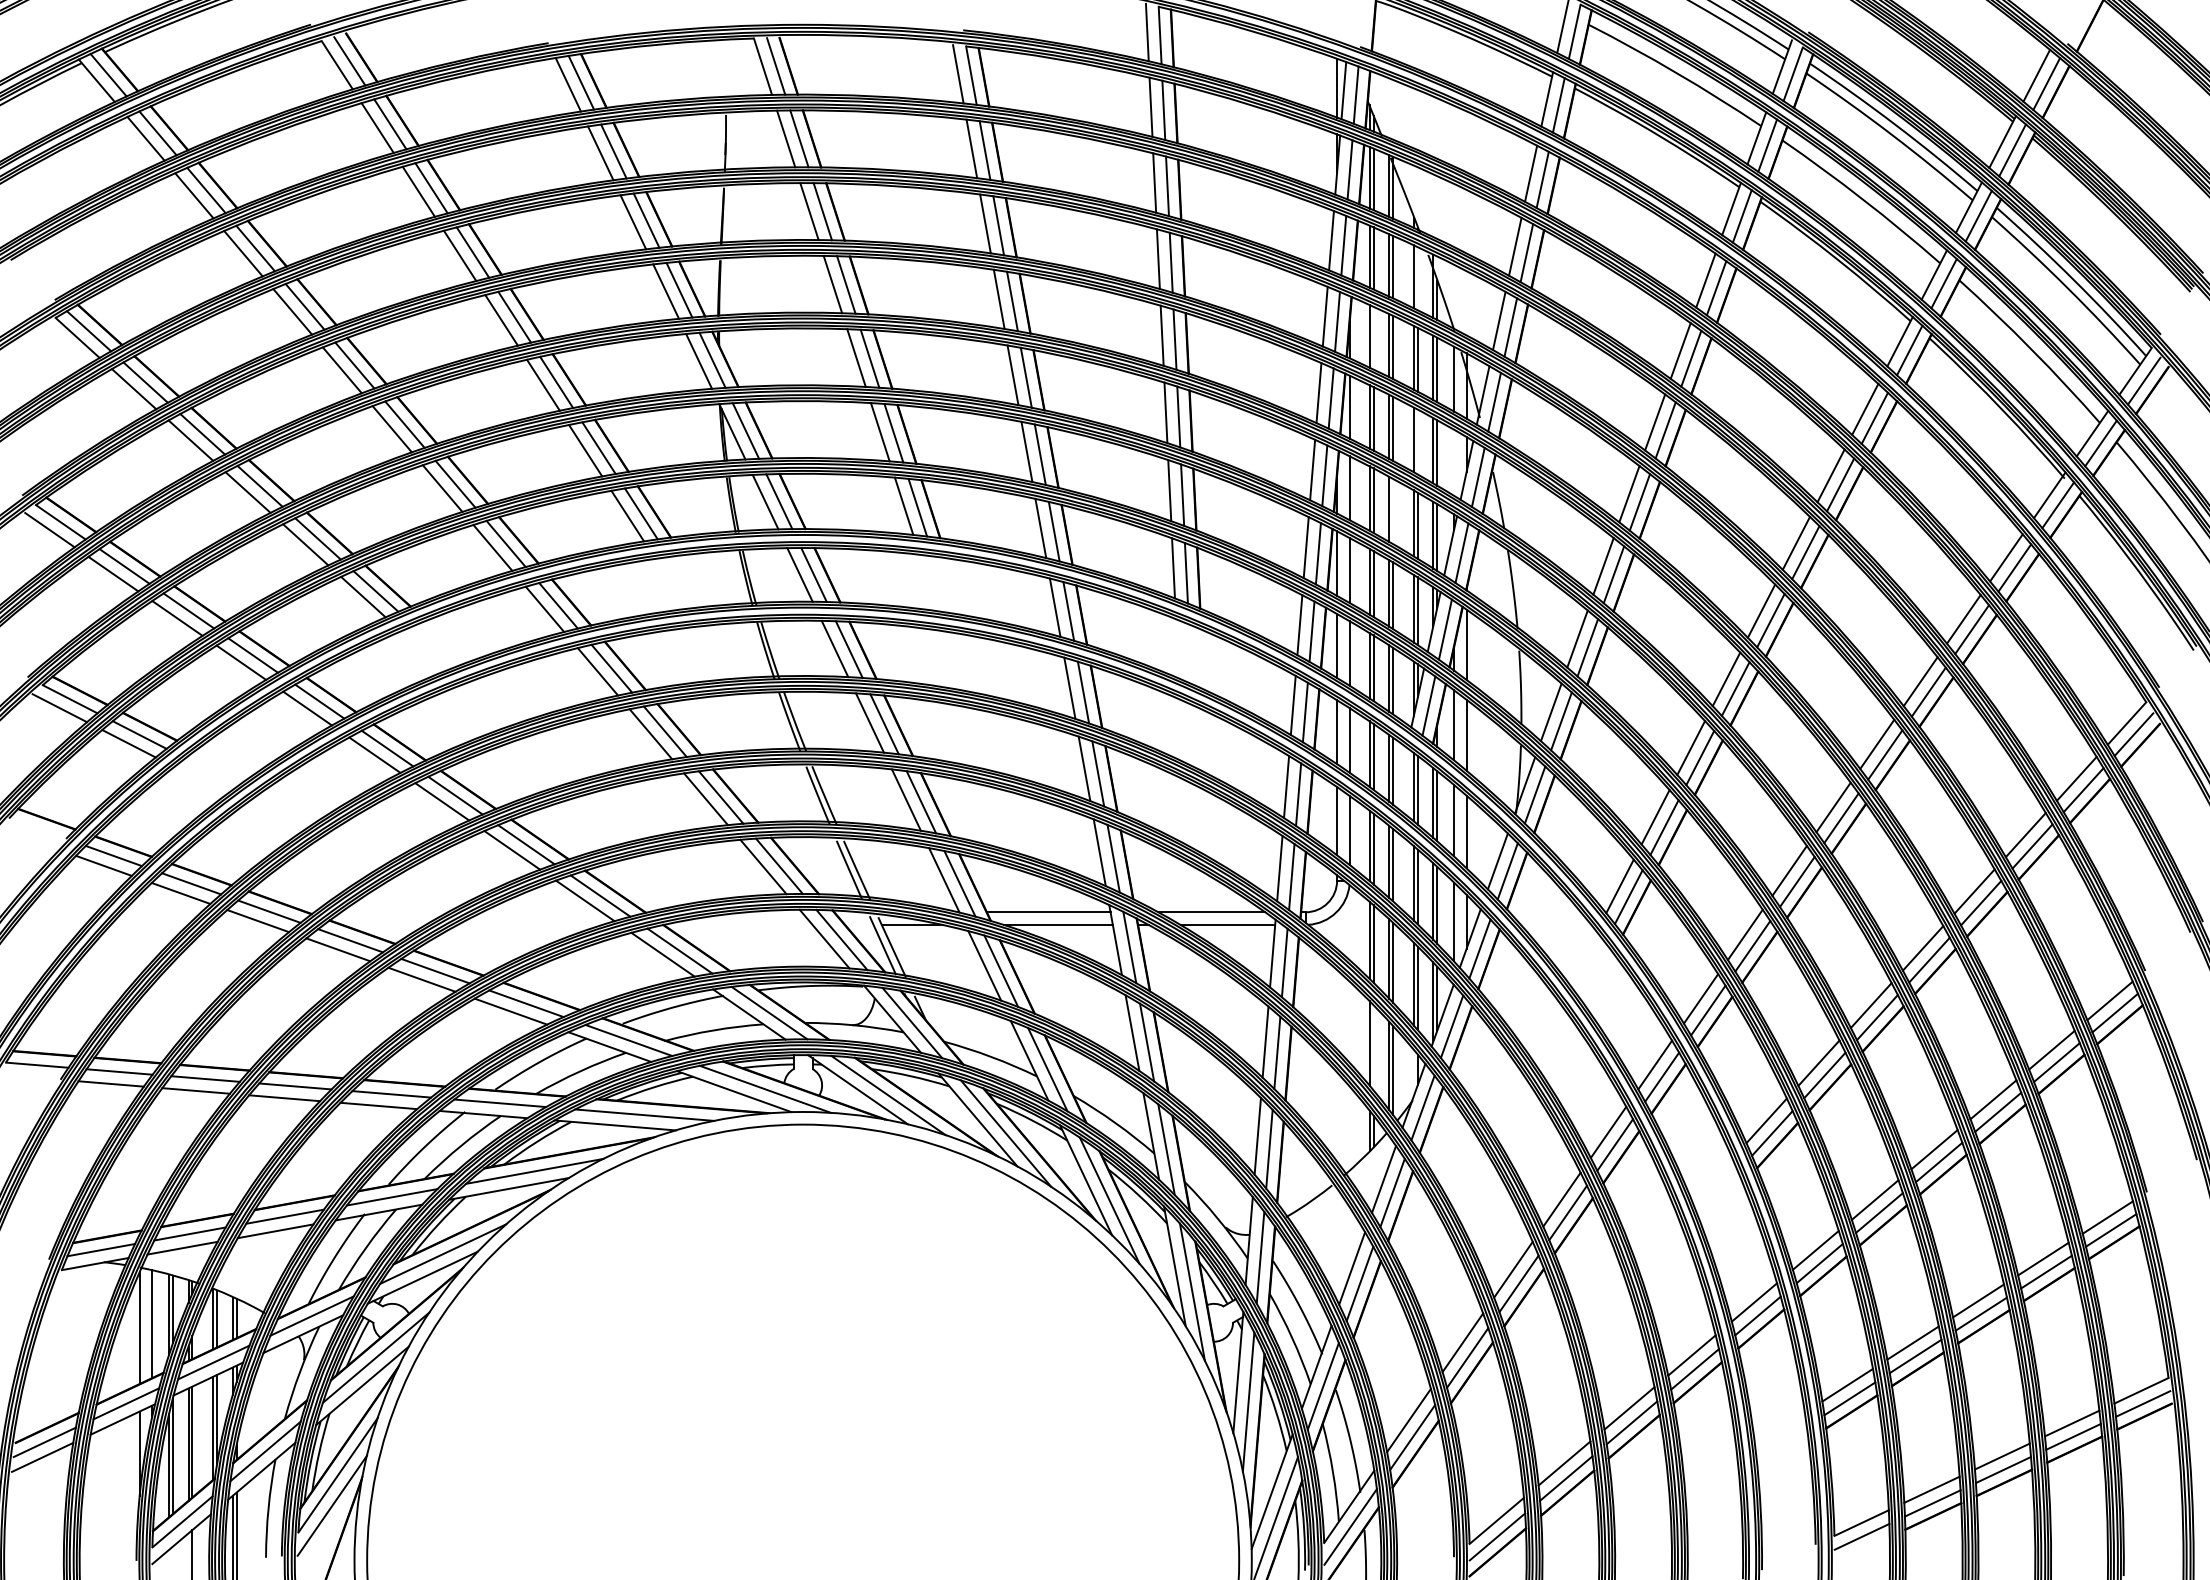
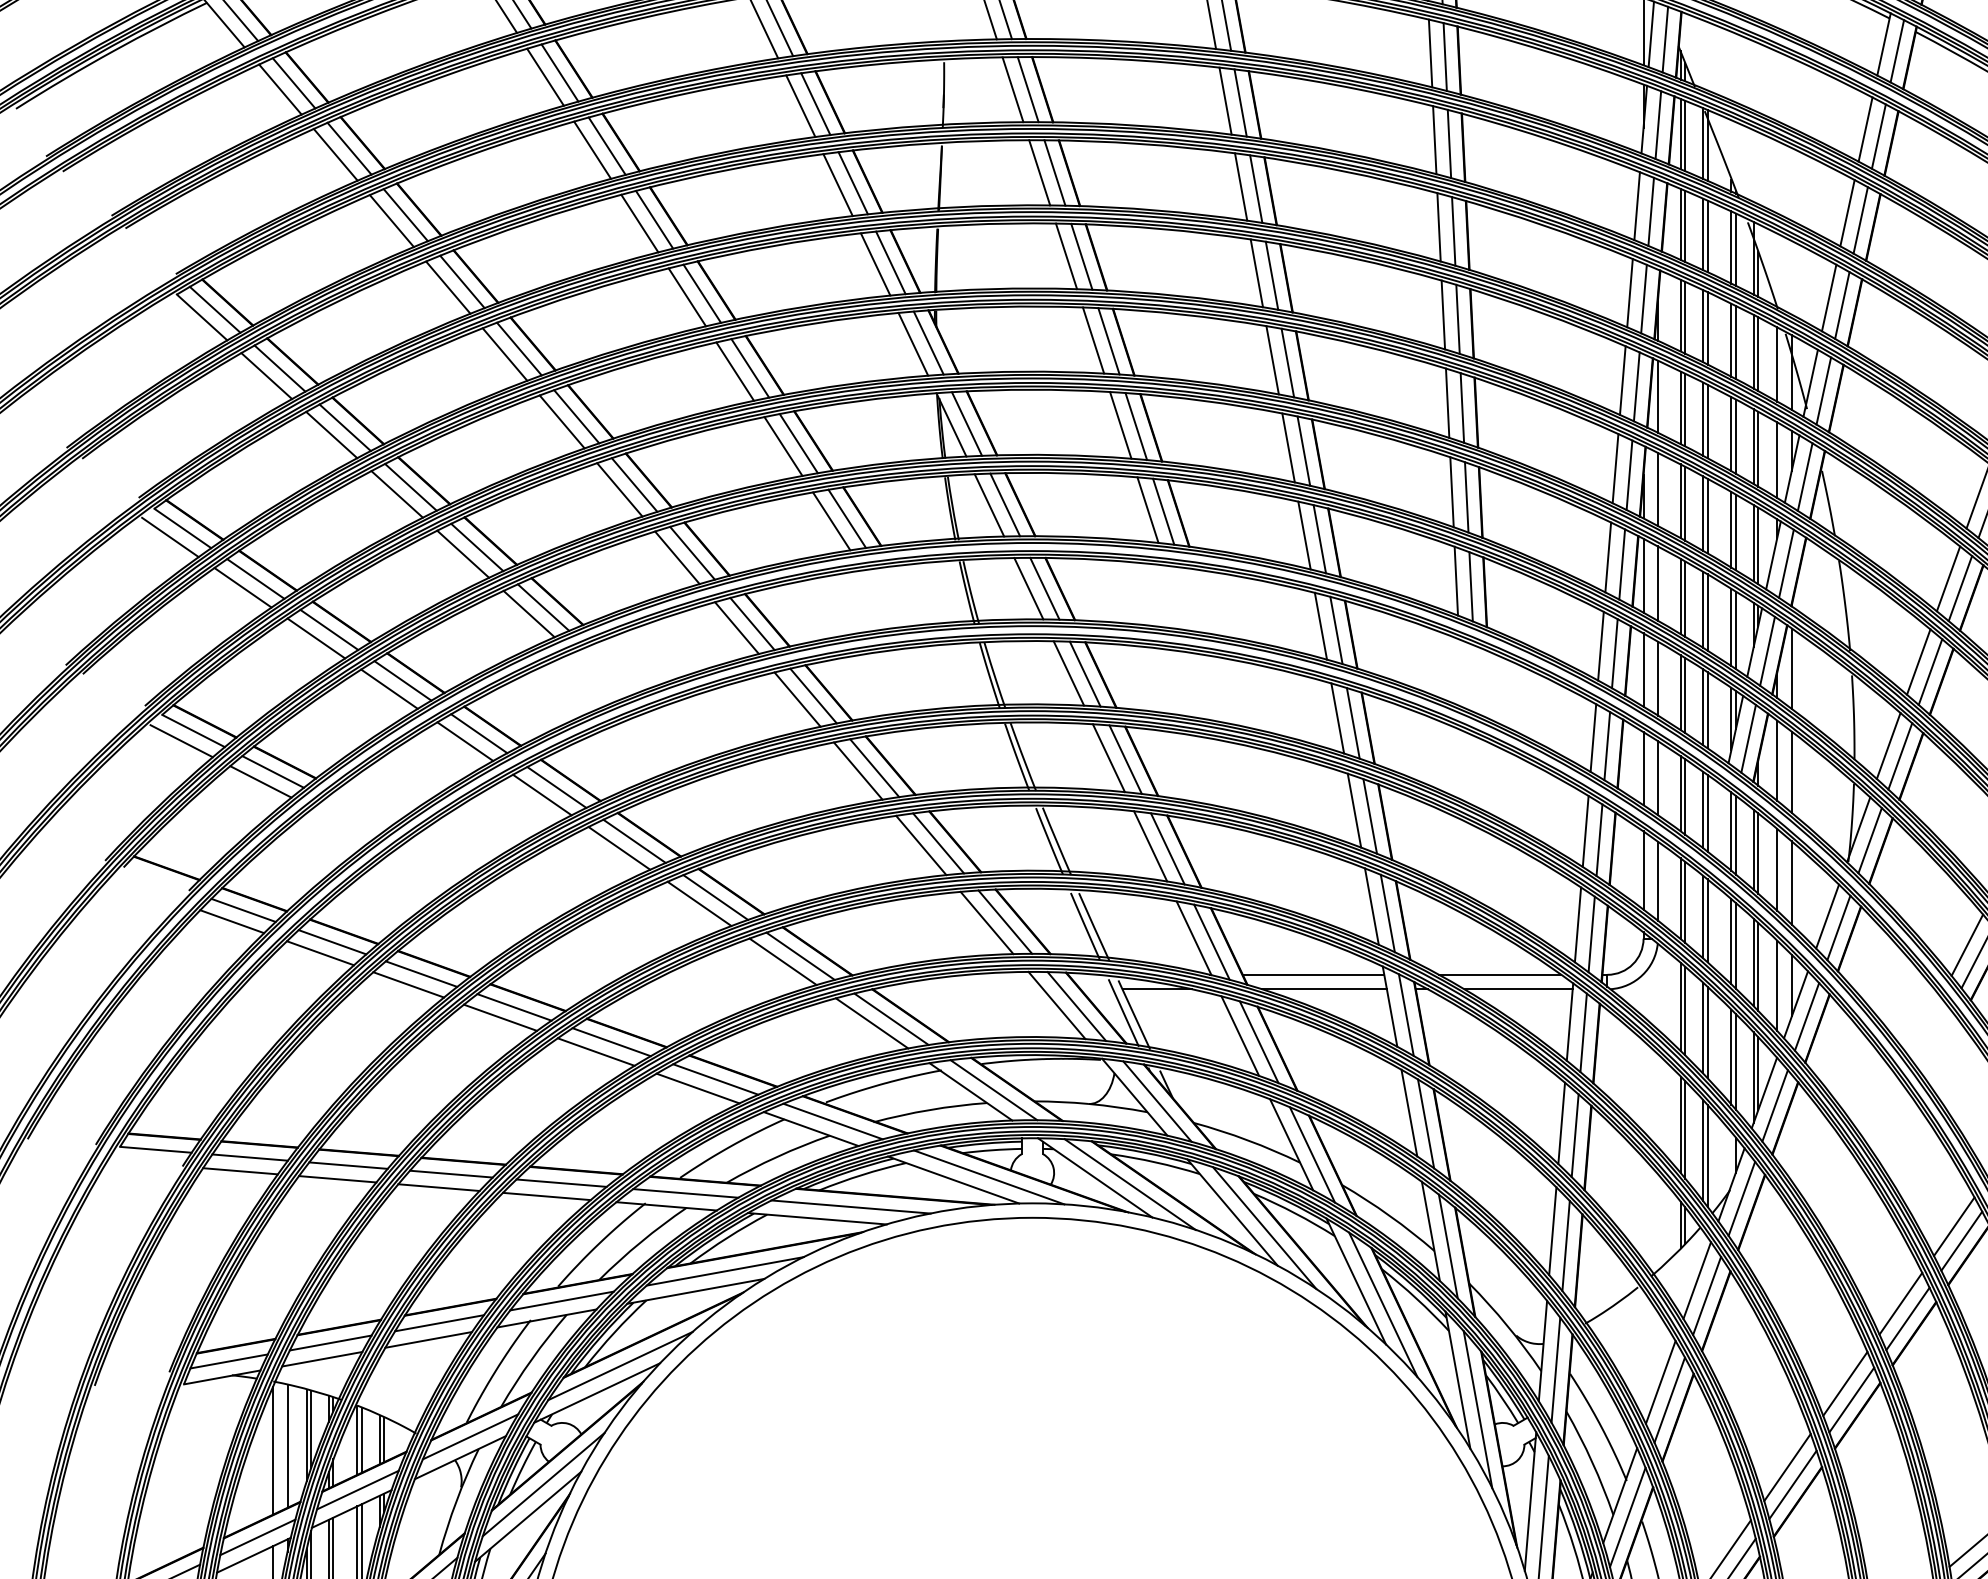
line: (1417, 278) -> (1735, 249), added
line: (1373, 337) -> (1685, 316), added
line: (1417, 441) -> (1735, 435), added
line: (1454, 462) -> (1777, 460), added
line: (1393, 511) -> (1708, 516), added
line: (1373, 1047) -> (1685, 1129), added

